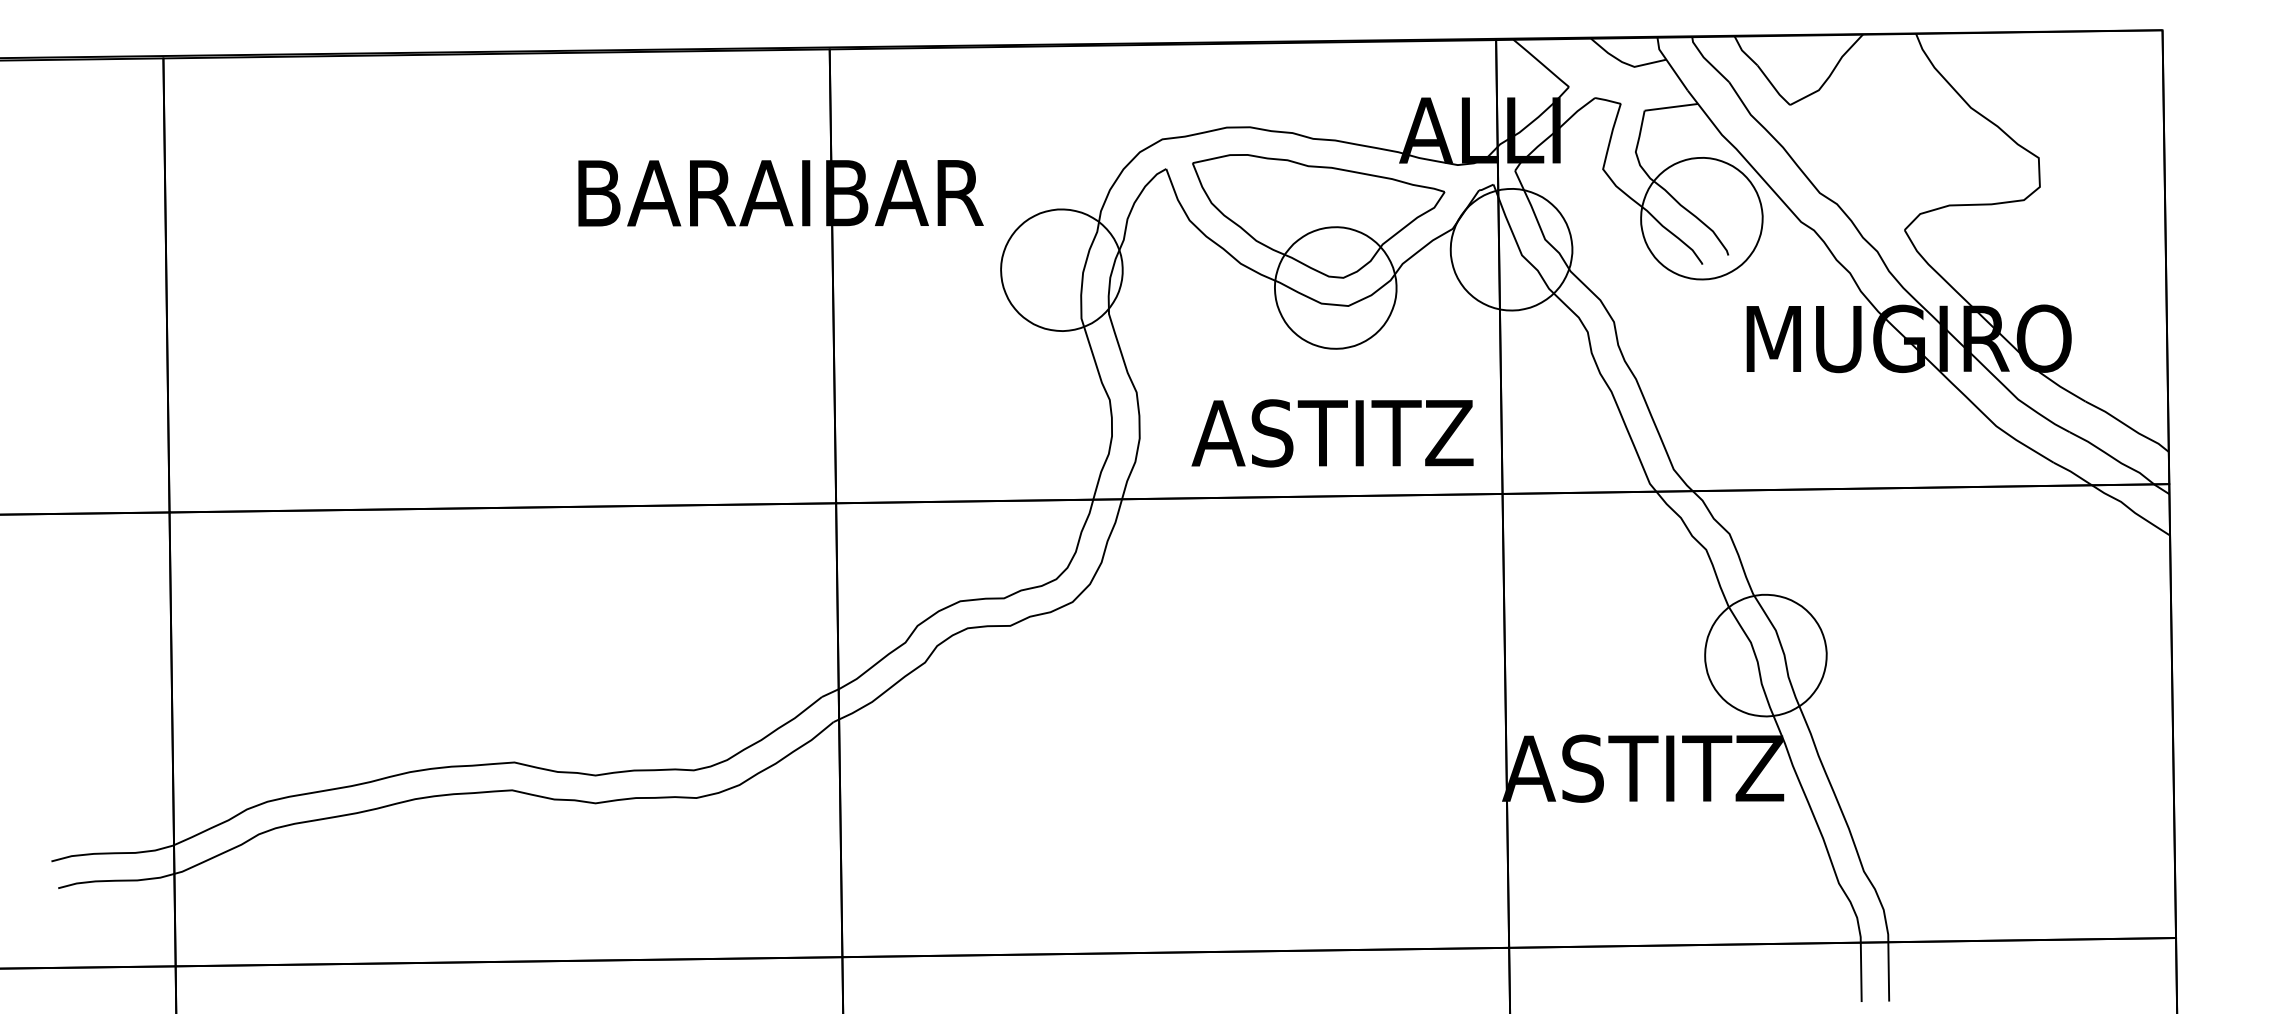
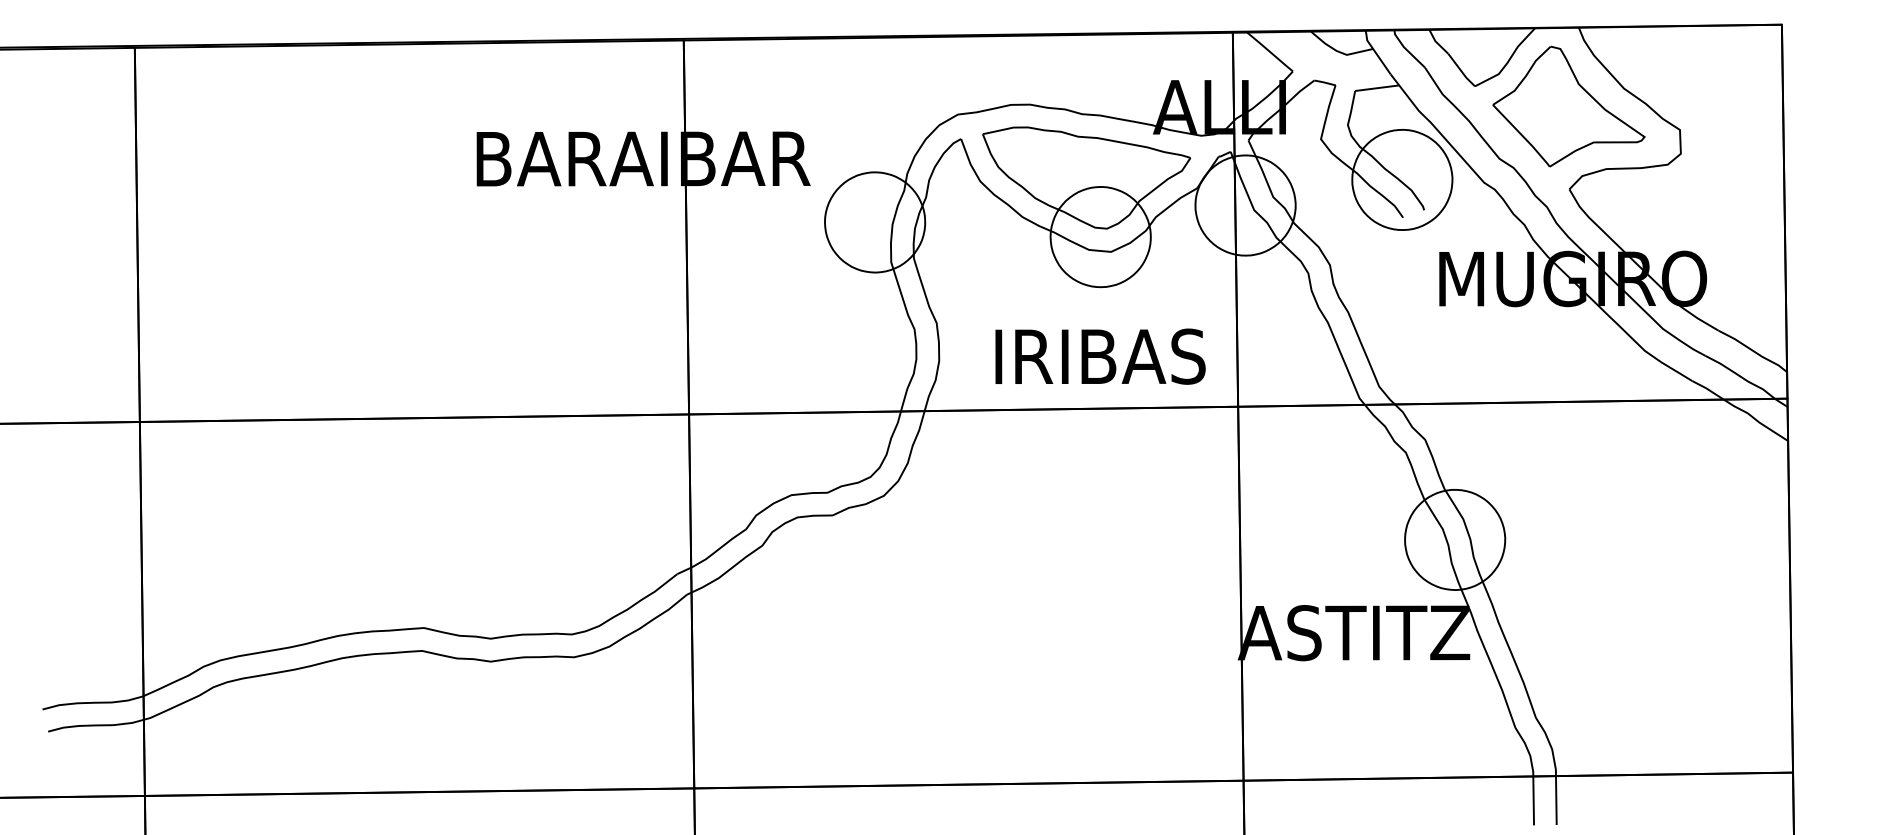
part: (1903, 129) -> (1568, 106), added
text: (1332, 433) -> (1098, 356), ASTITZ -> IRIBAS

